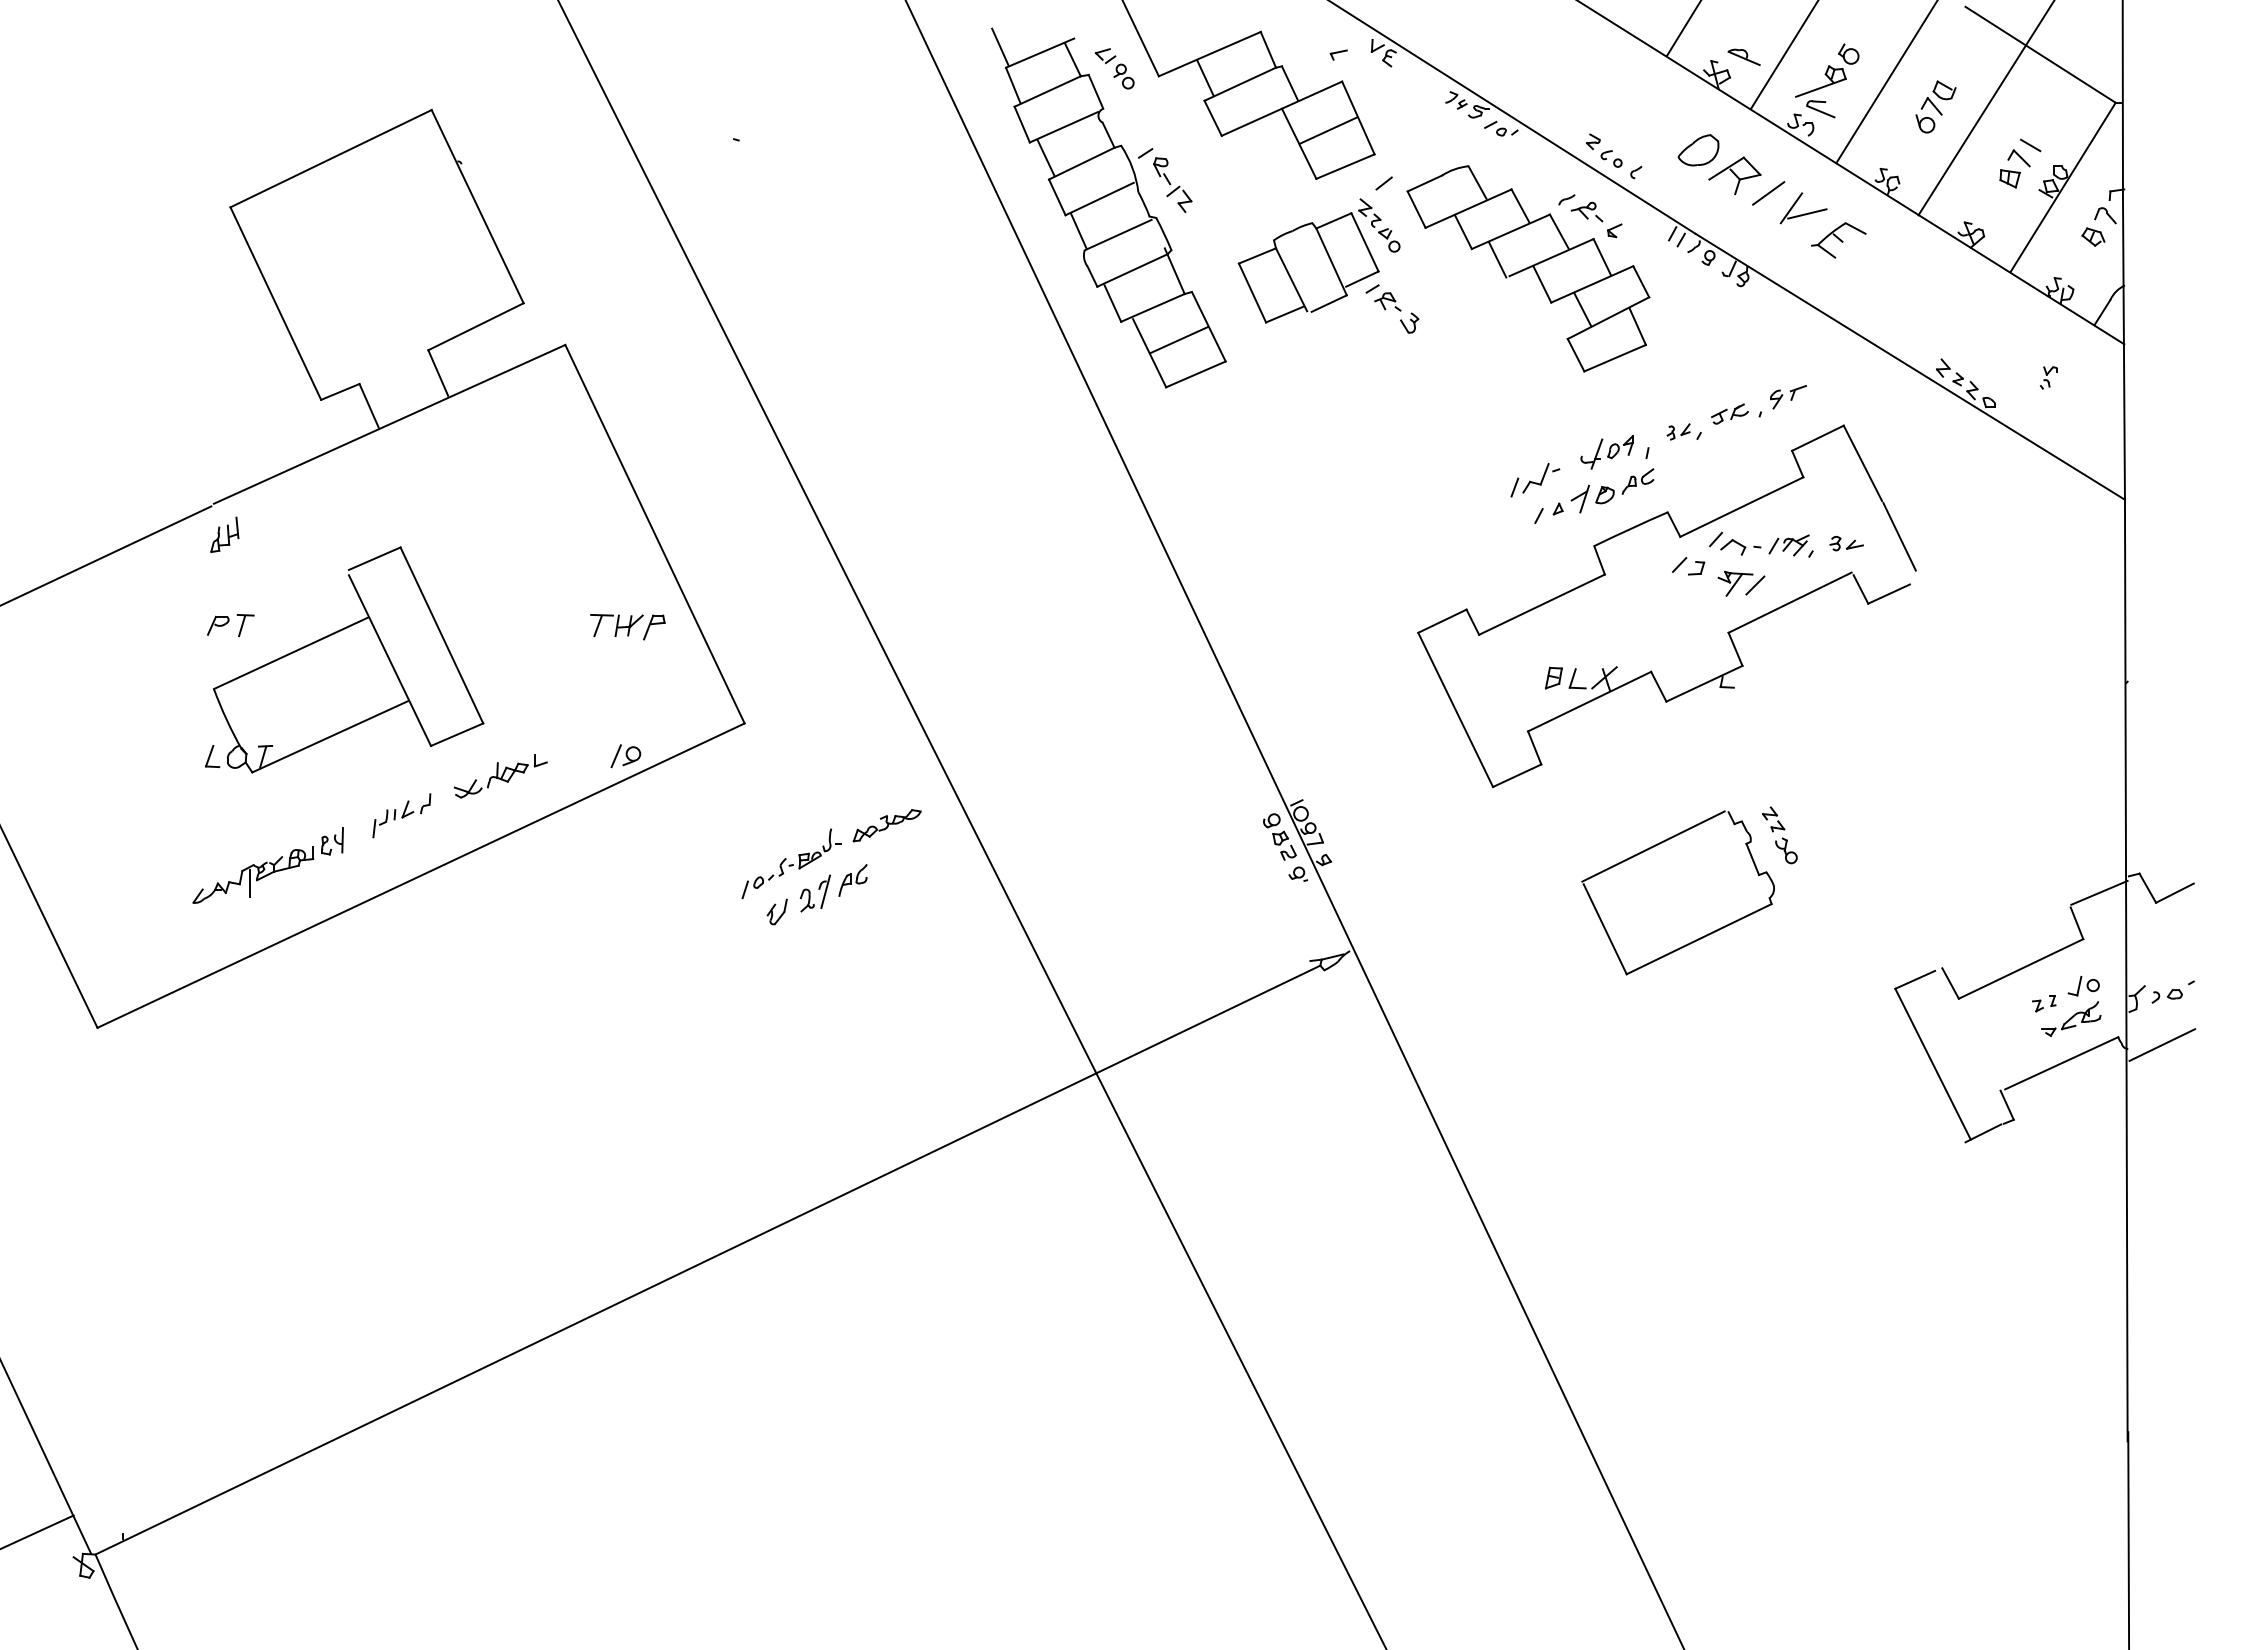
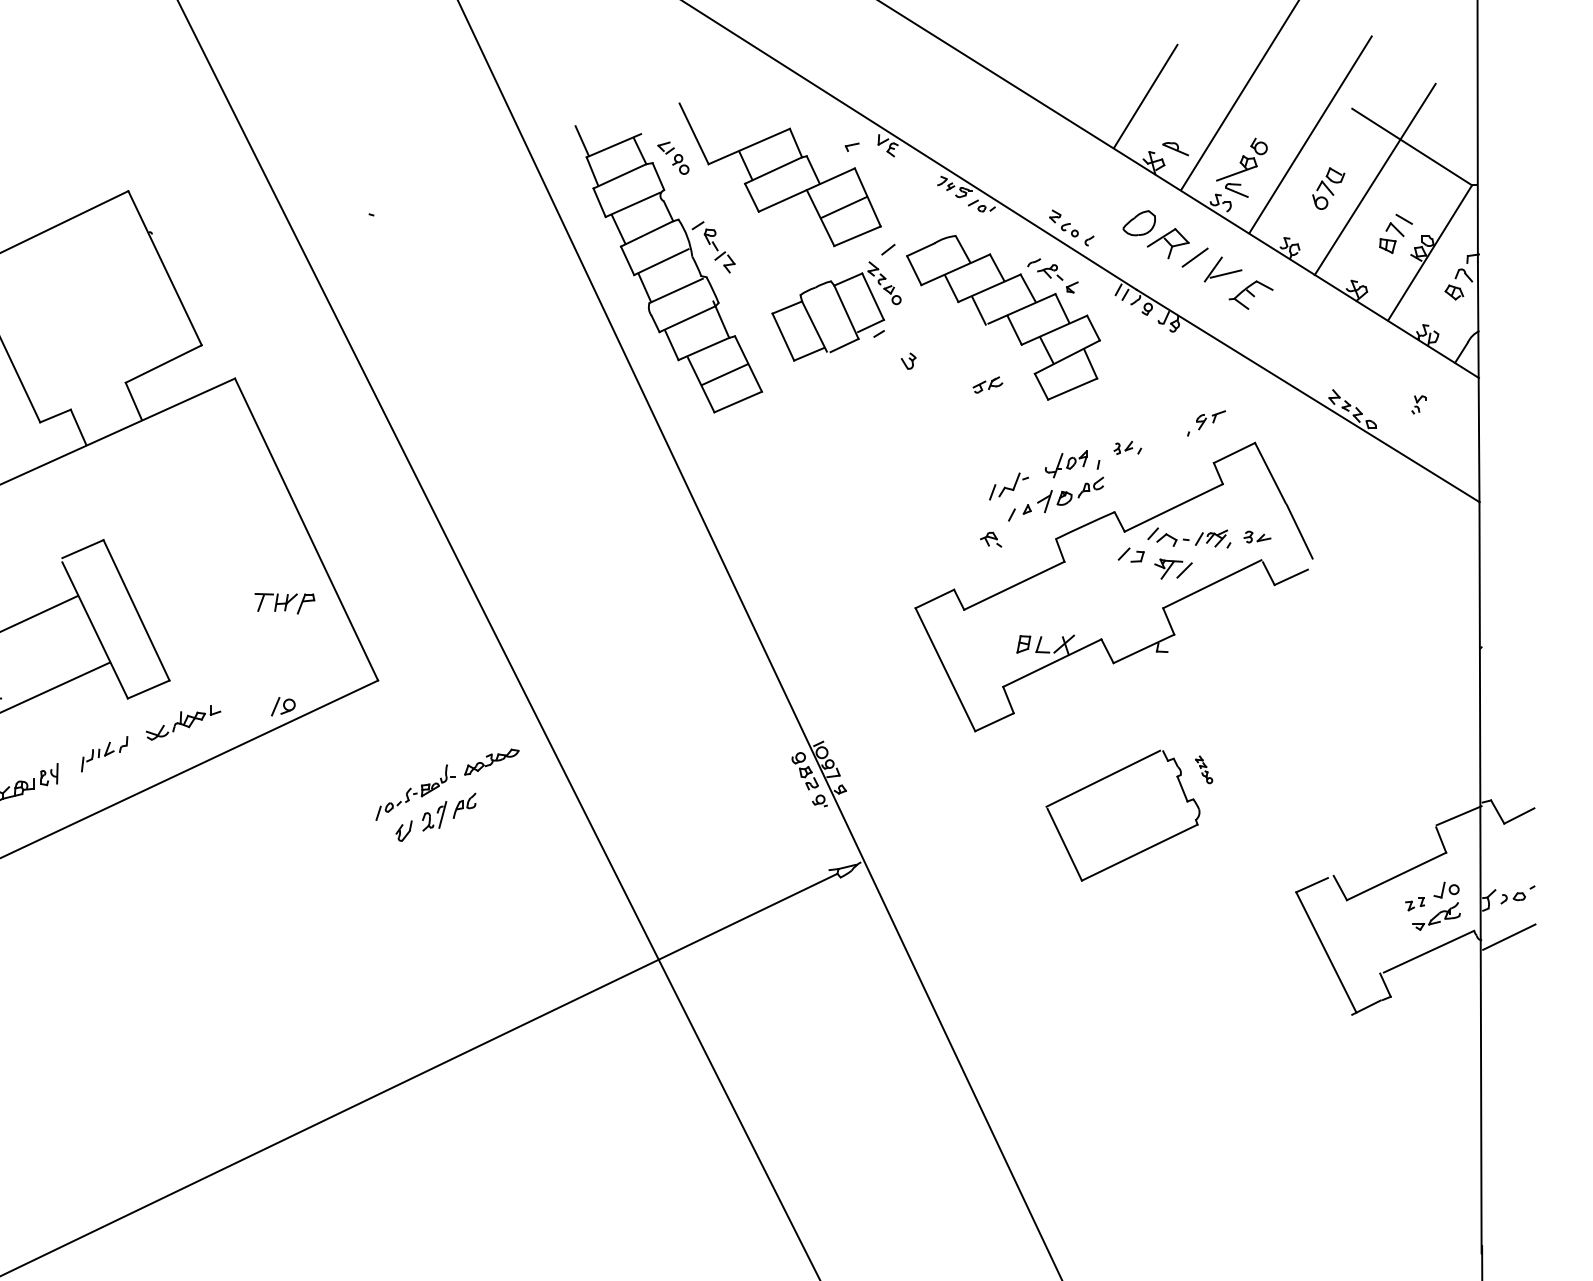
part: (1387, 301) -> (990, 539), moved
part: (1729, 413) -> (987, 384), moved
part: (1779, 835) -> (1203, 769), size x0.6

